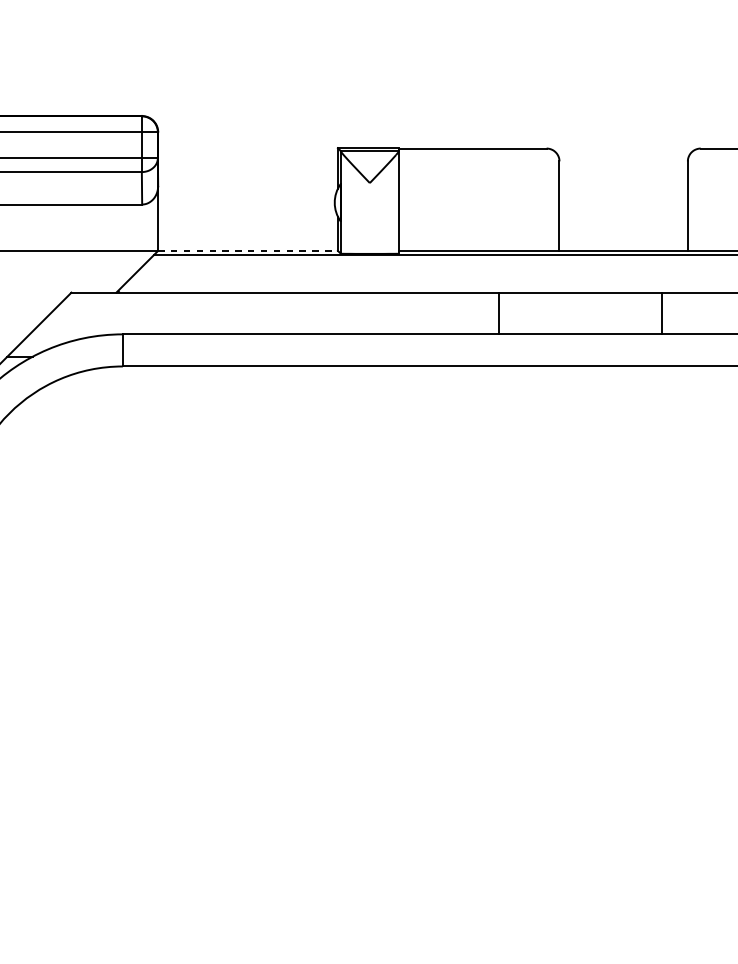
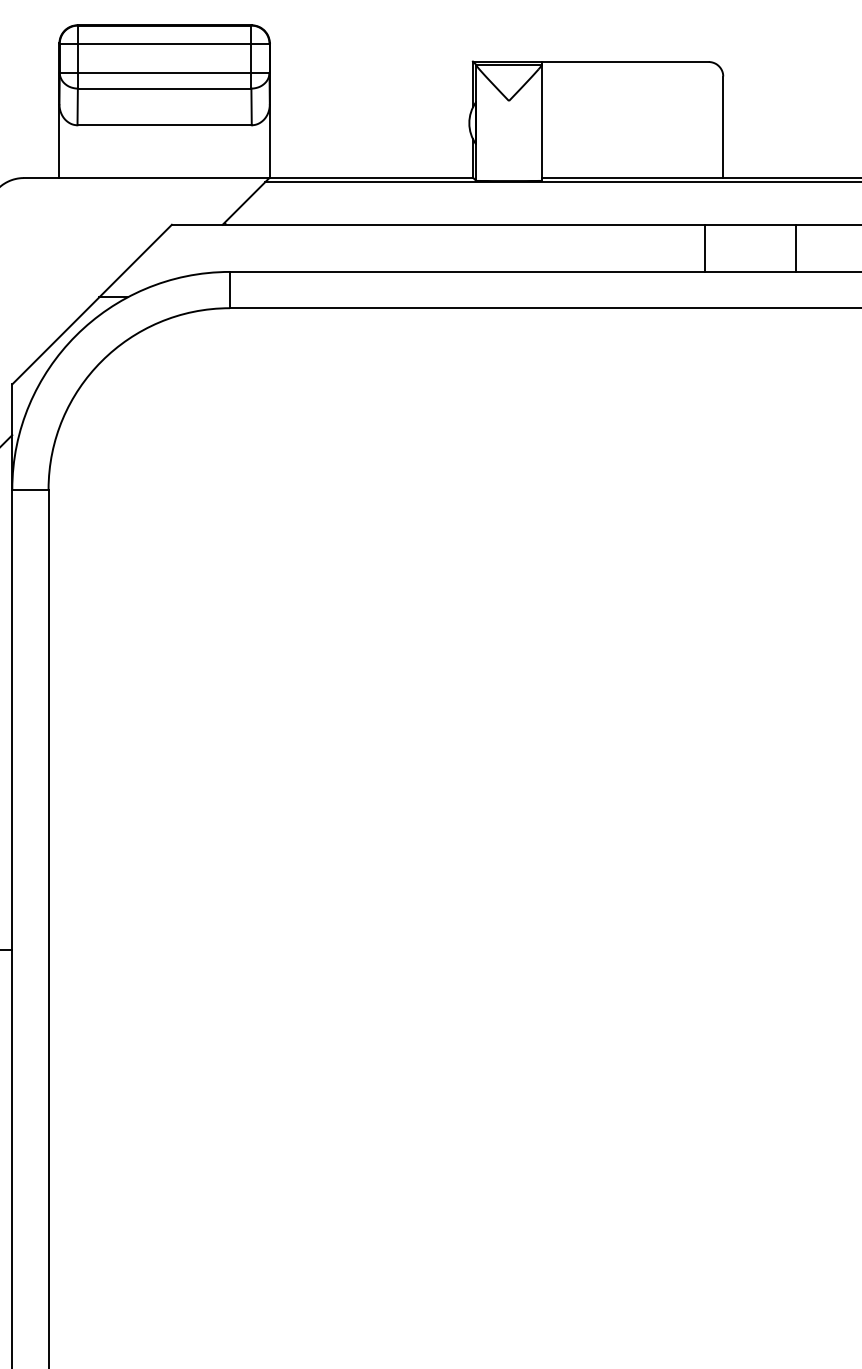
line: (248, 250) -> (371, 177), dashed -> solid
line: (499, 312) -> (705, 247), moved
line: (661, 312) -> (795, 247), moved

